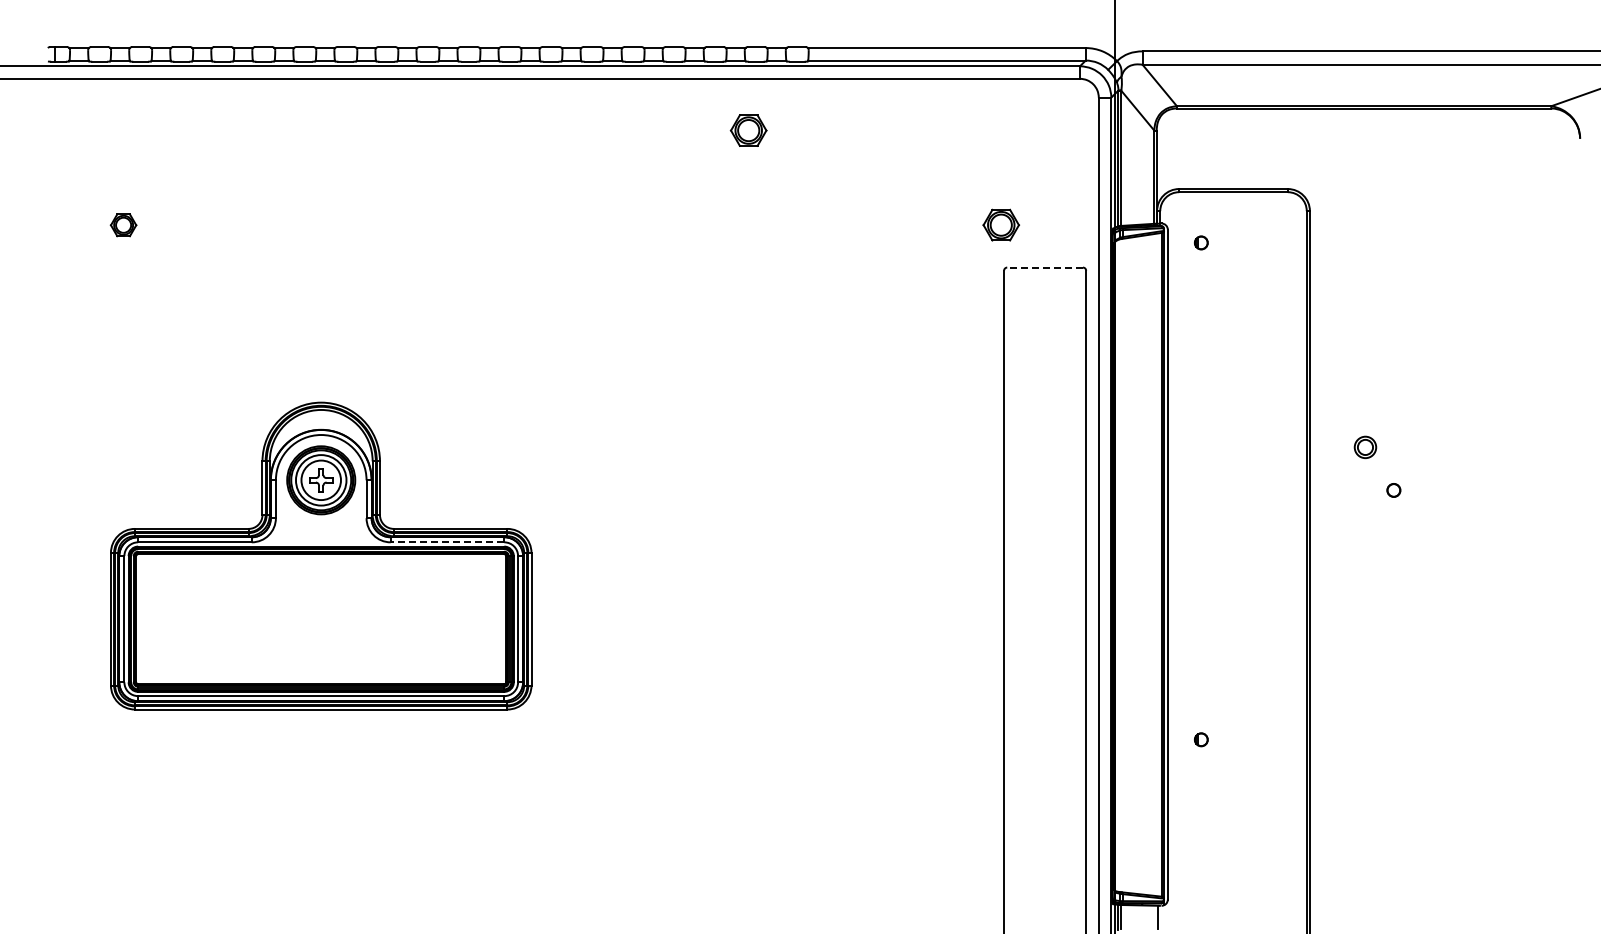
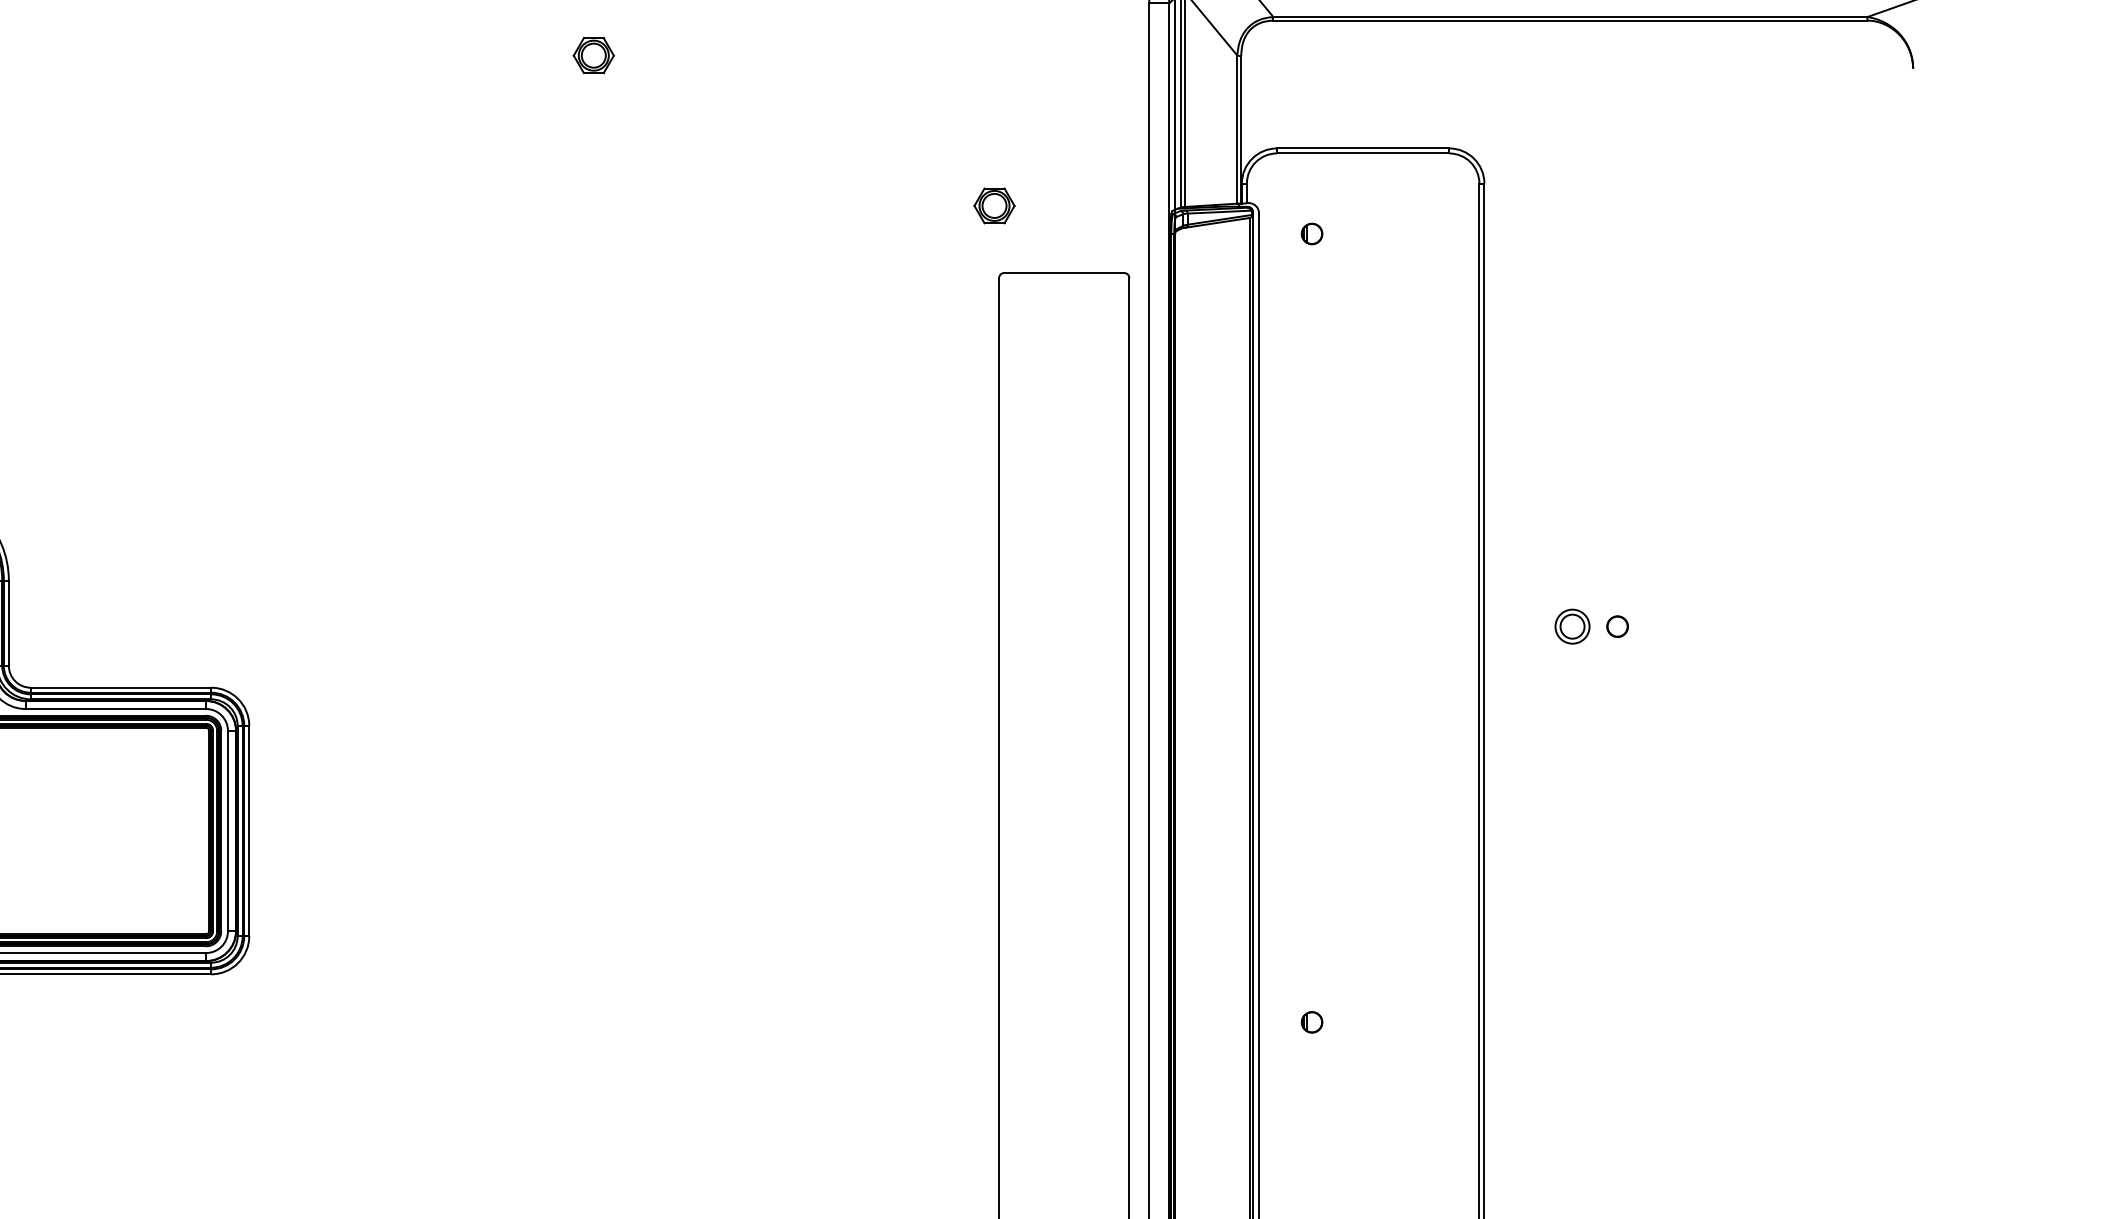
part: (748, 130) -> (593, 55), size x0.71
part: (1000, 225) -> (993, 206), size x0.71
line: (1045, 267) -> (1064, 272), dashed -> solid
part: (1365, 447) -> (1572, 626), moved
line: (447, 542) -> (115, 709), dashed -> solid

